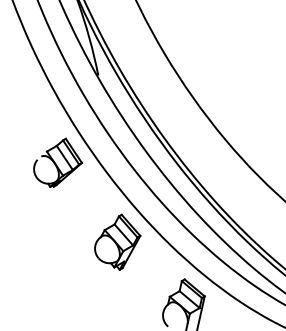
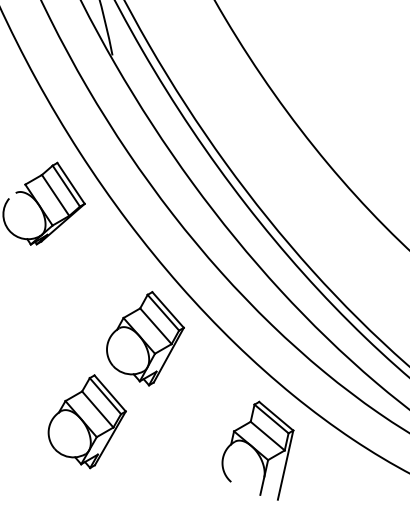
part: (83, 290) -> (87, 420), added

